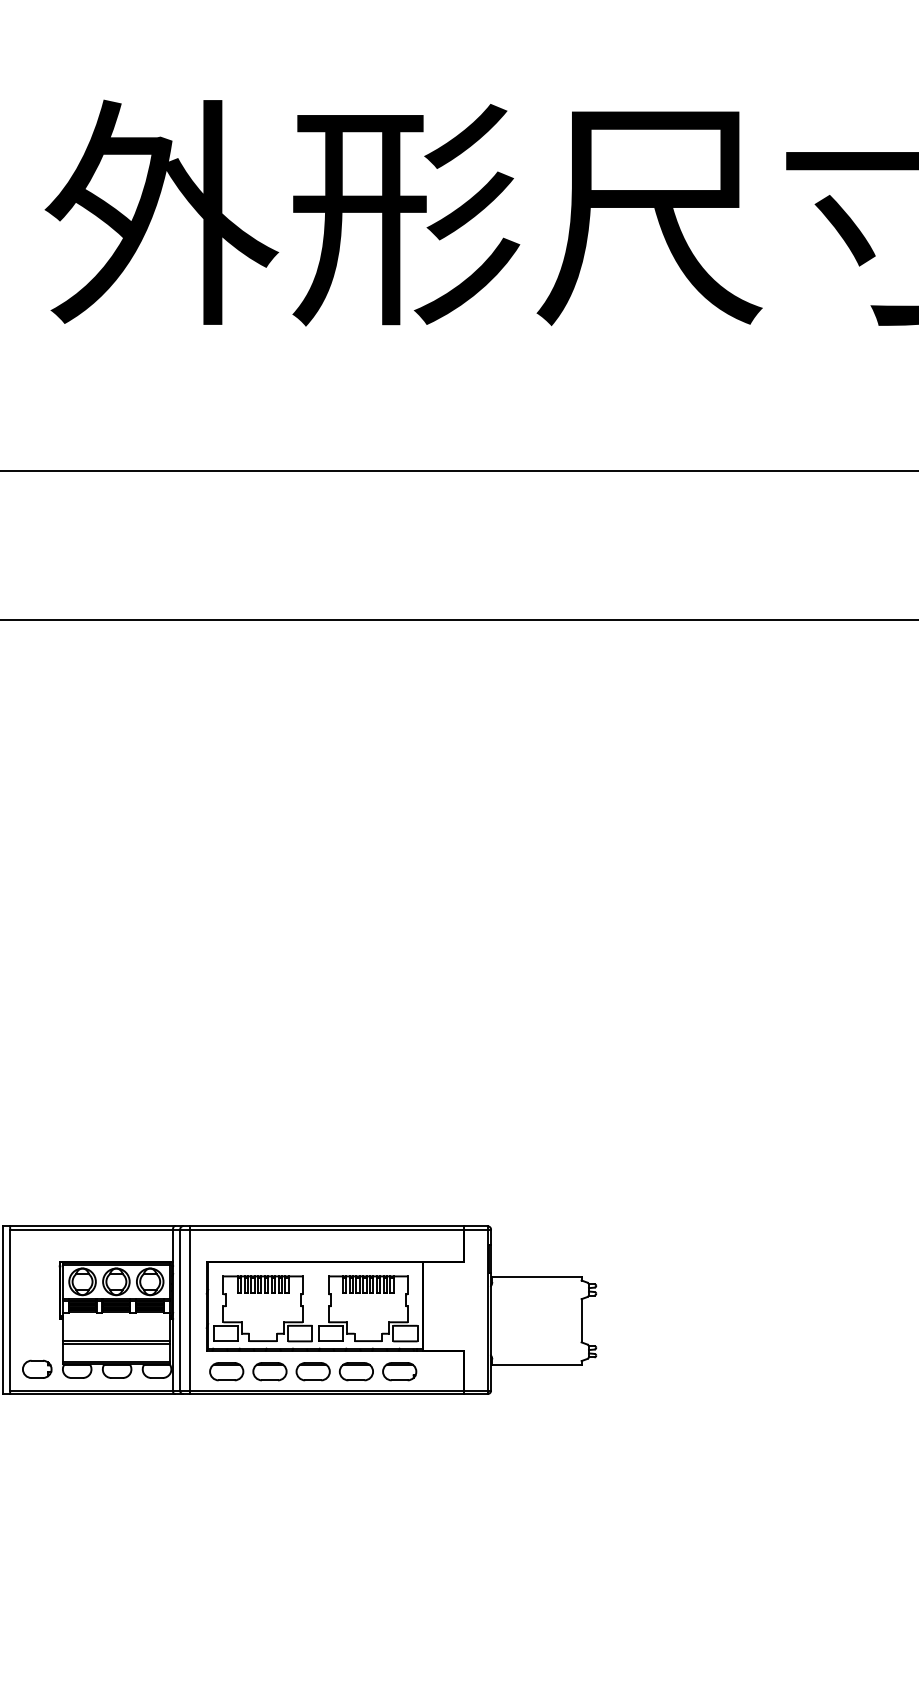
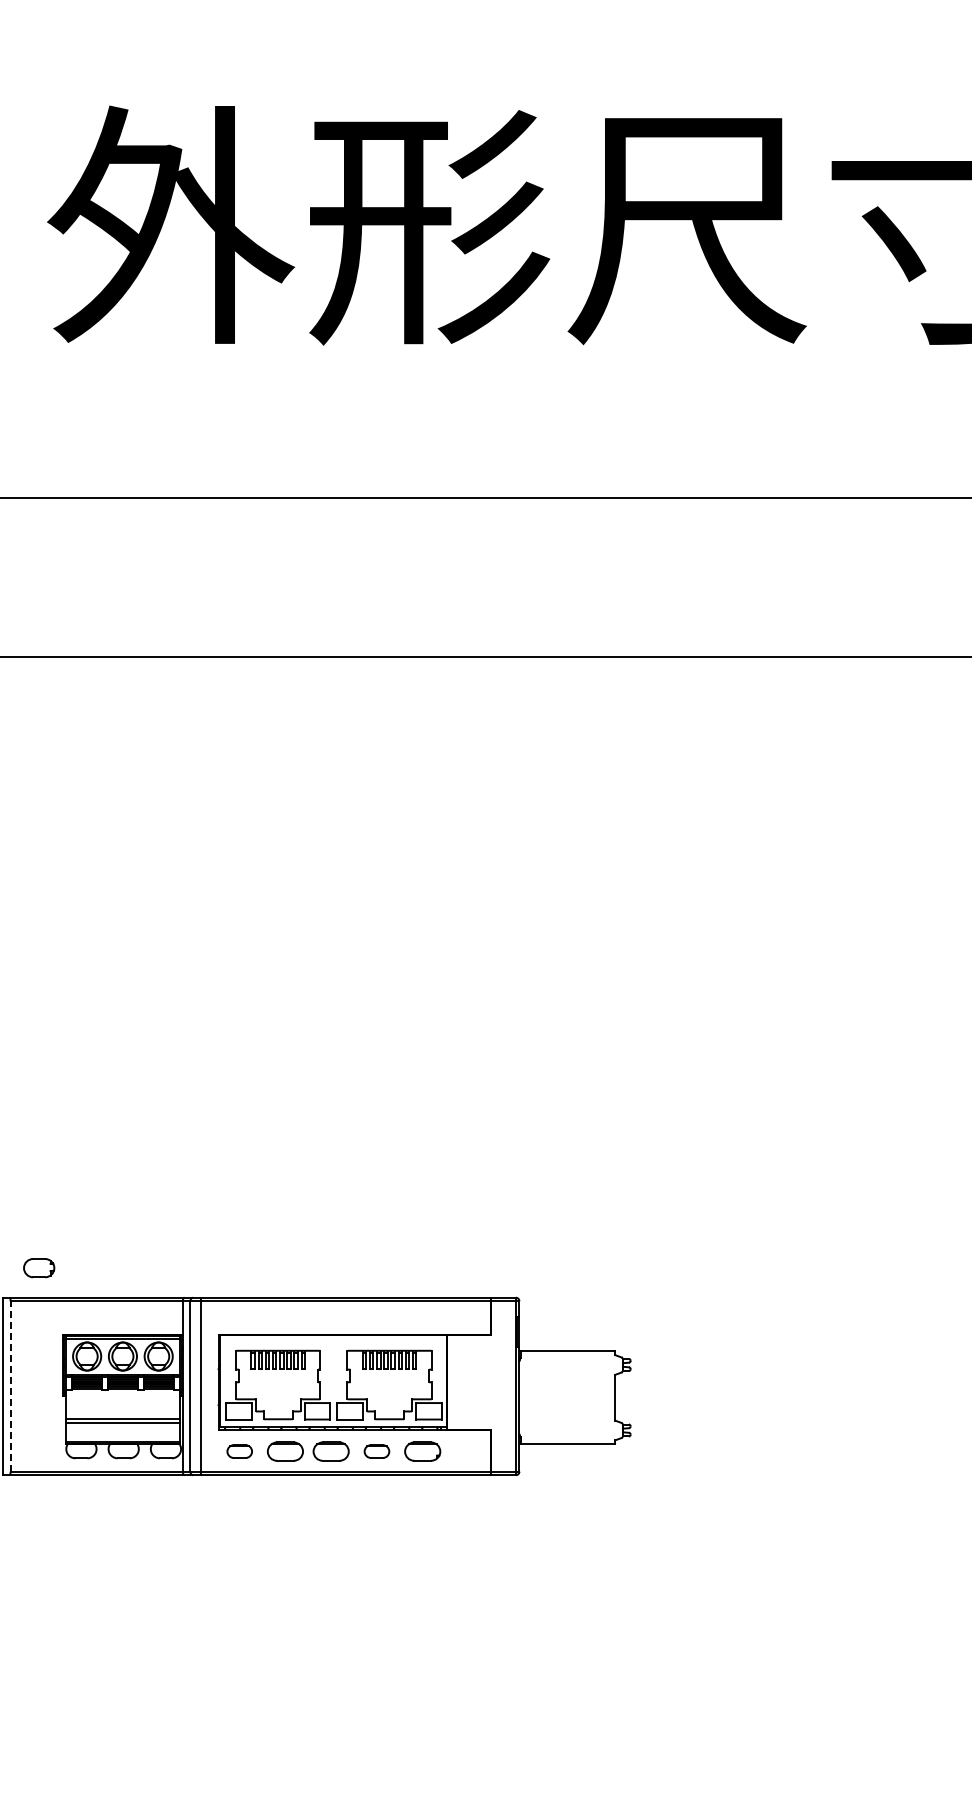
line: (10, 1309) -> (10, 1385), solid -> dashed
part: (37, 1369) -> (39, 1268), moved
part: (226, 1371) -> (239, 1451), size x0.7
part: (356, 1371) -> (376, 1451), size x0.7

